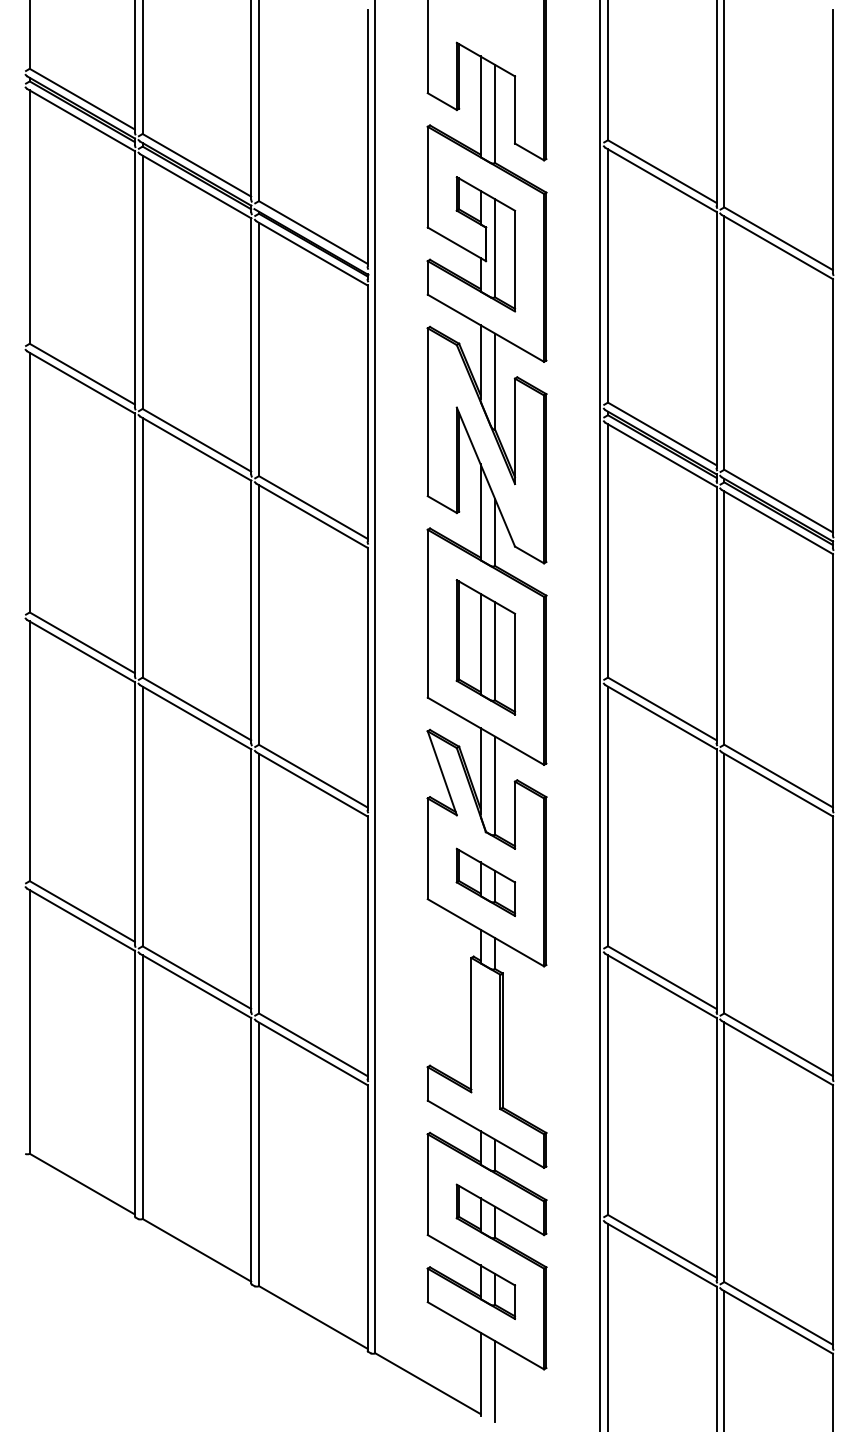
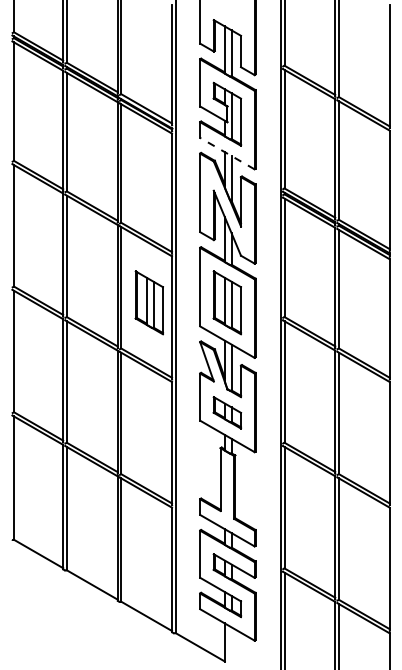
line: (484, 328) -> (226, 153), solid -> dashed
part: (317, 646) -> (148, 302), added
line: (494, 1381) -> (231, 646), removed

